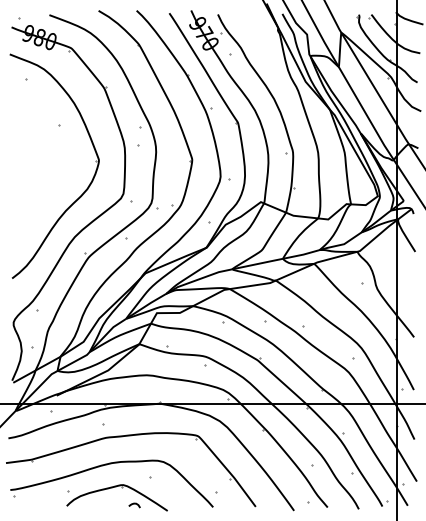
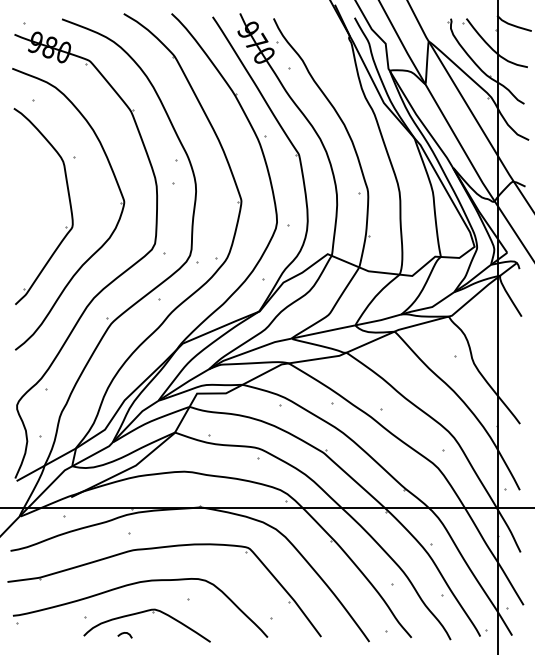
part: (54, 158) -> (68, 199), added
curve: (134, 504) -> (124, 633), moved

